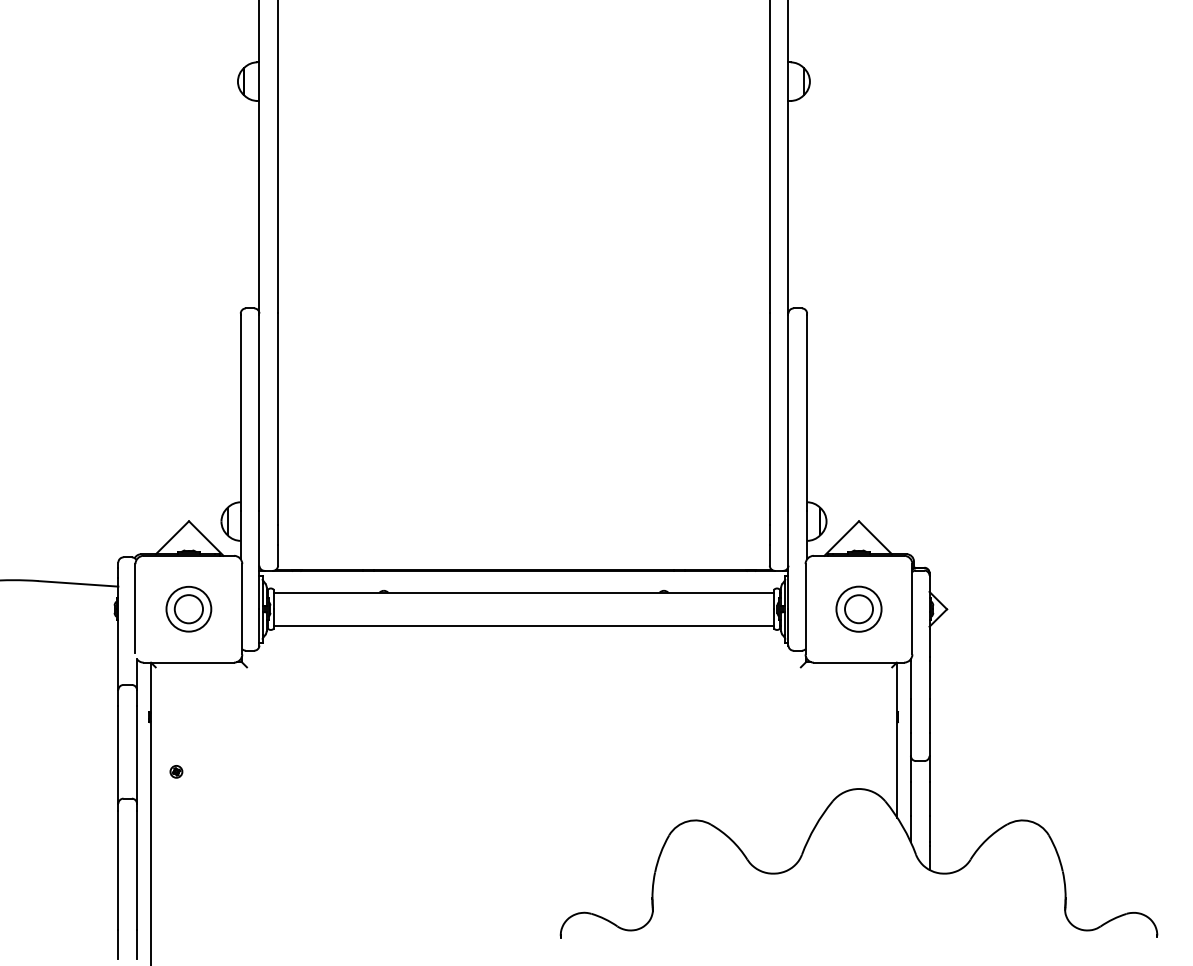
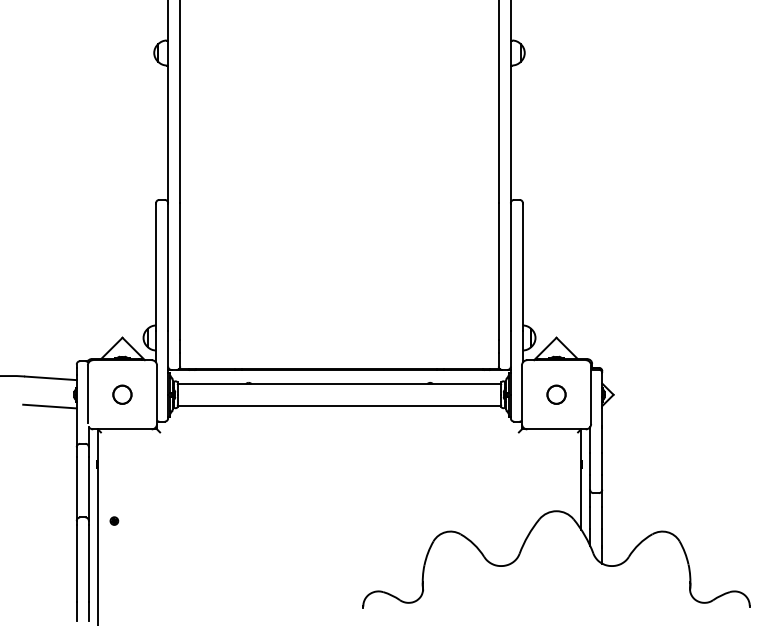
circle: (188, 608) -> (122, 394), size x0.62
circle: (858, 608) -> (556, 394), size x0.62
line: (76, 627) -> (49, 406), added
part: (176, 770) -> (114, 520), moved

